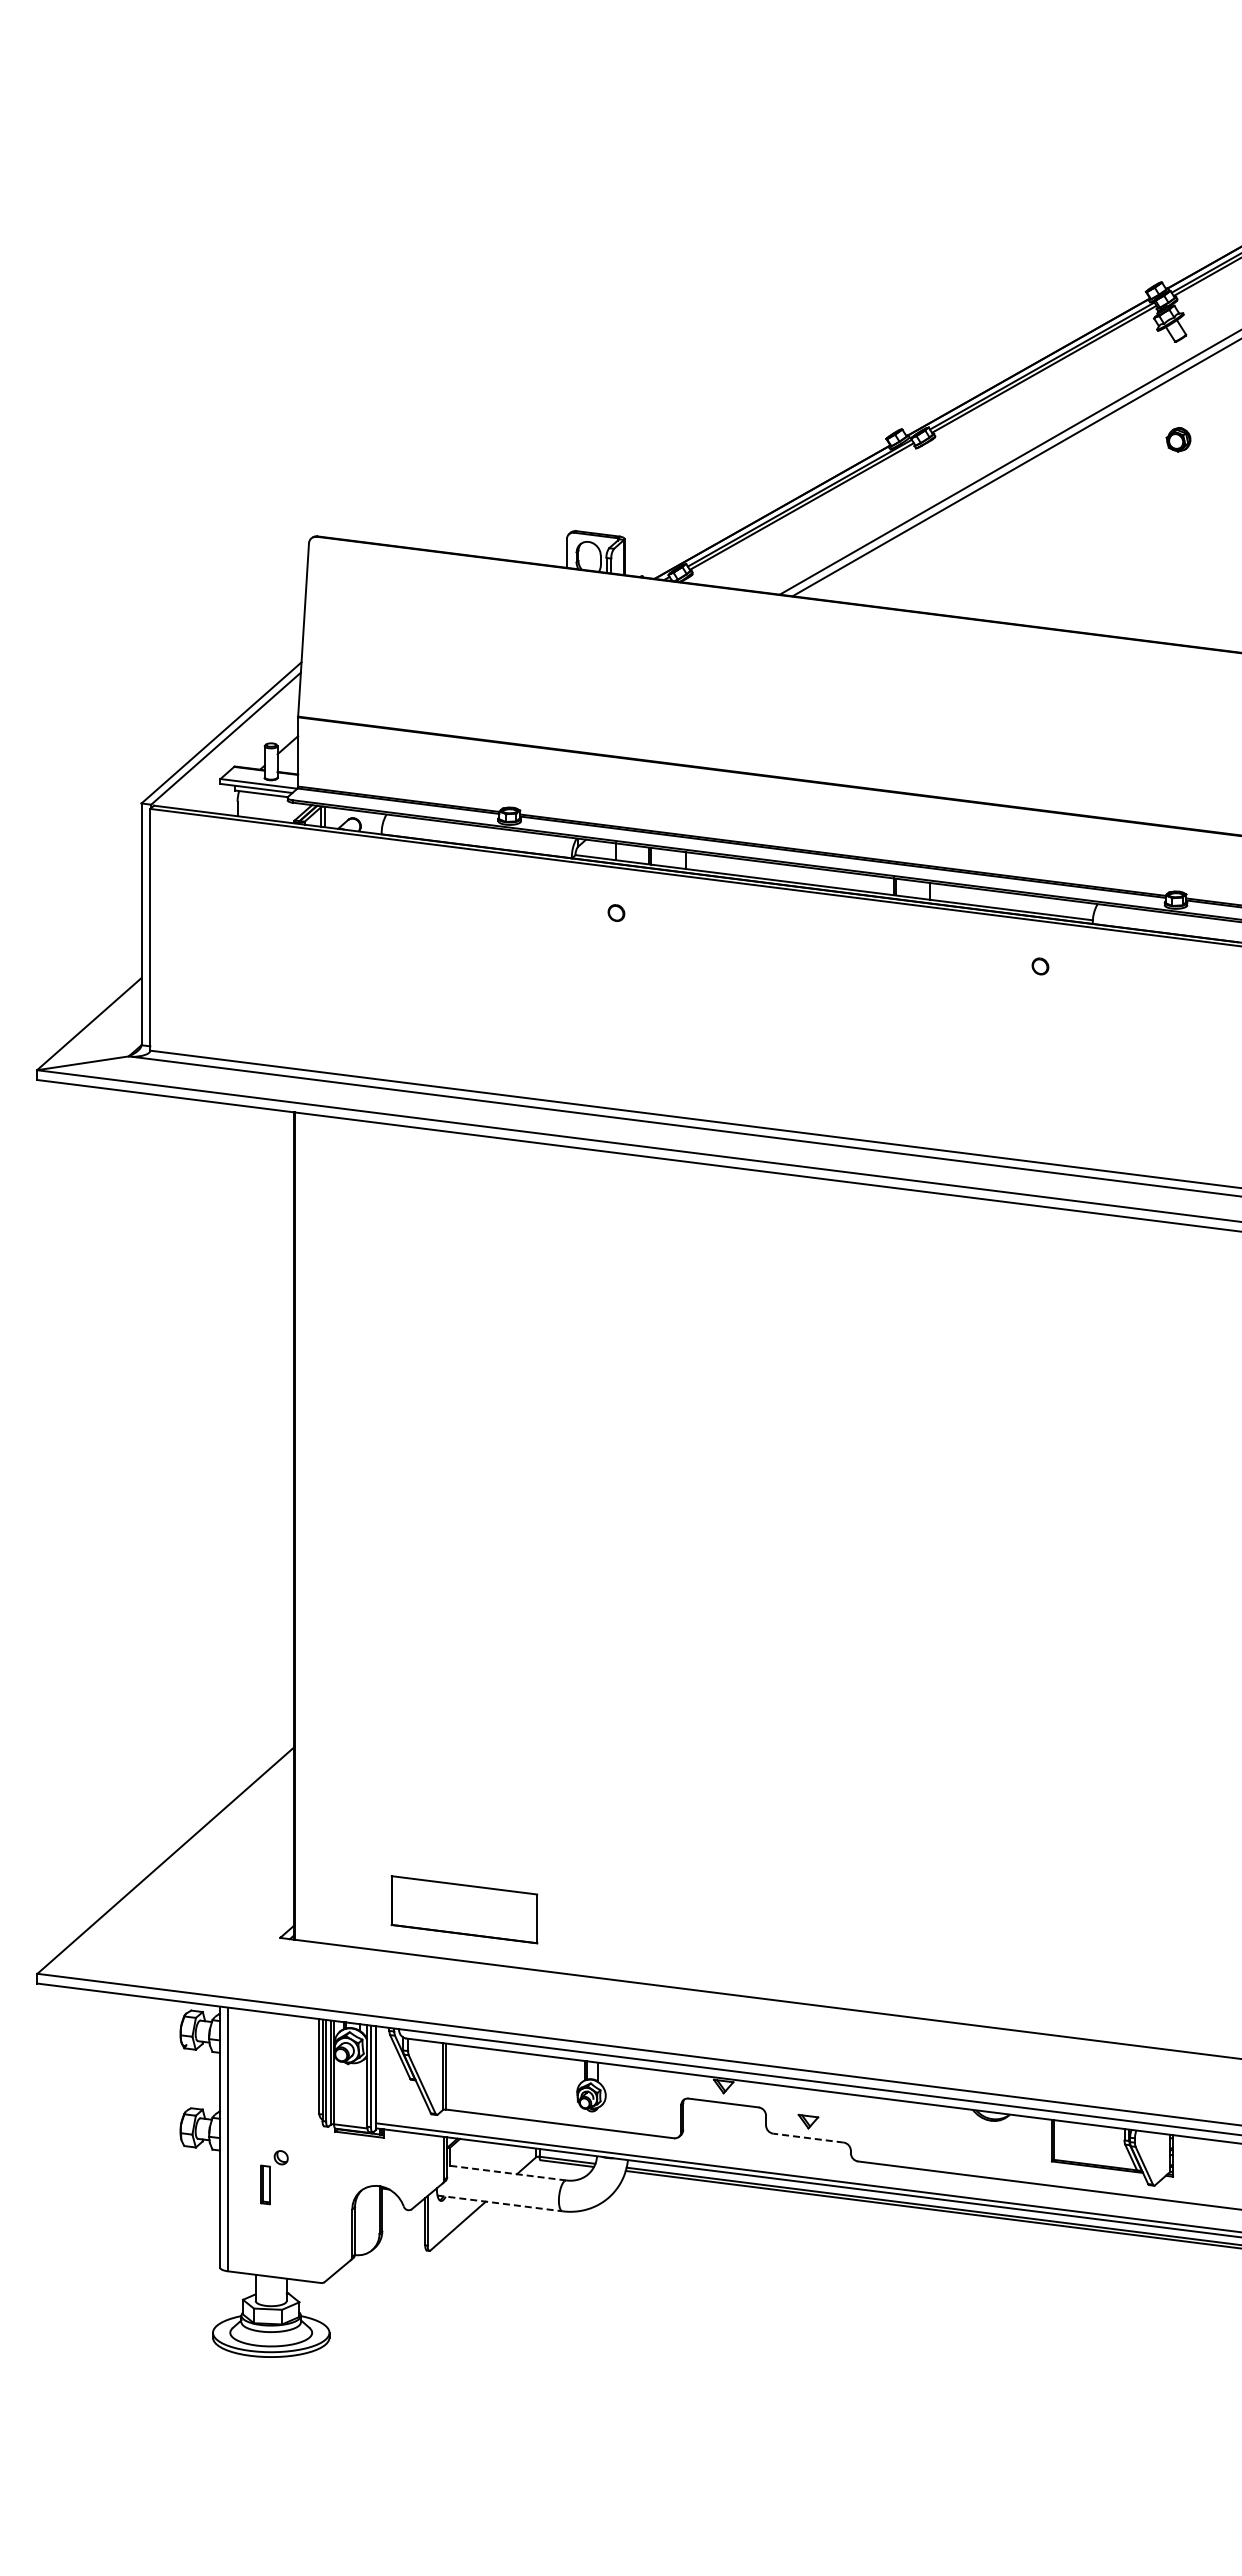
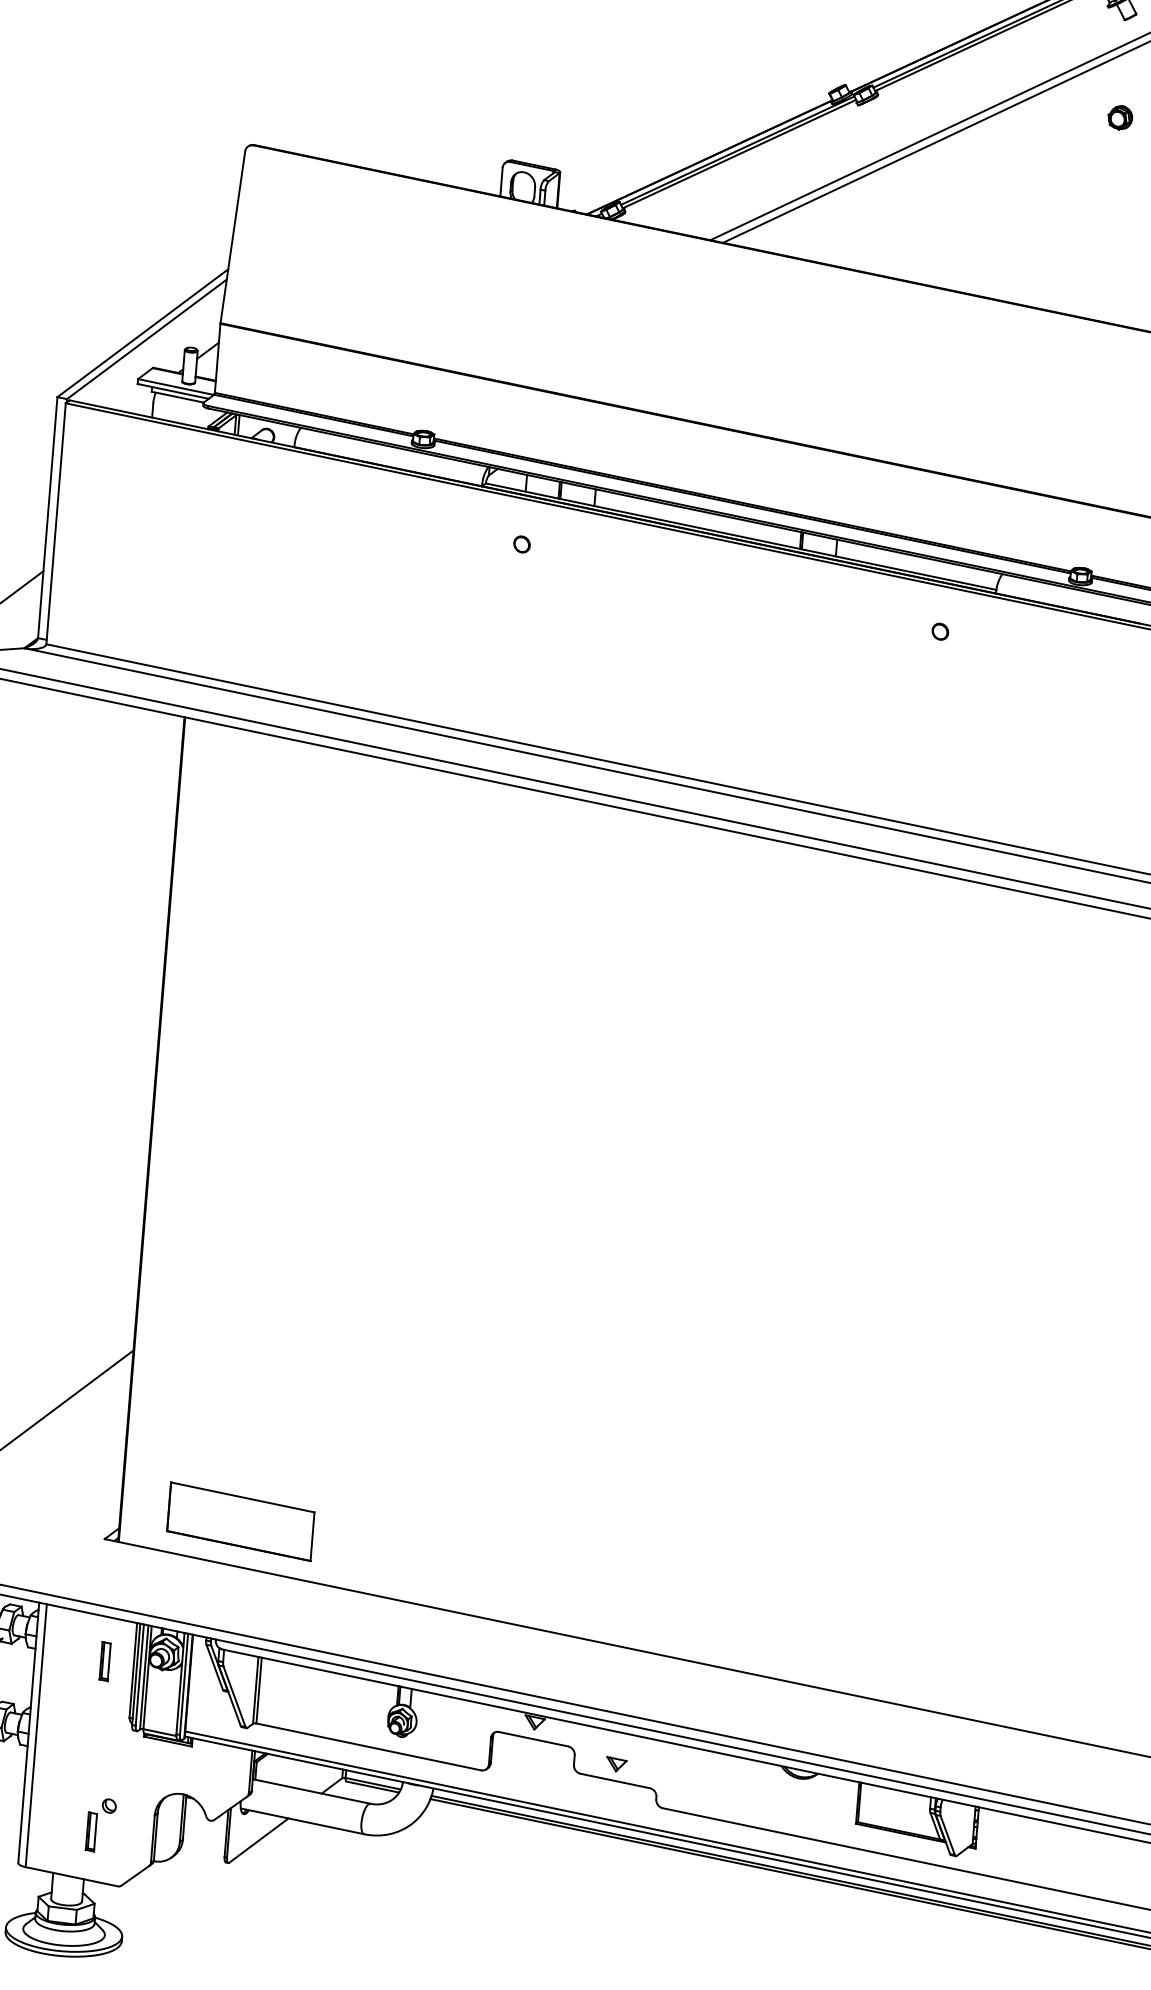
part: (464, 1909) -> (240, 1521), moved
part: (290, 2059) -> (105, 1661), added
line: (807, 2138) -> (614, 1781), dashed -> solid
line: (506, 2172) -> (311, 1791), dashed -> solid
part: (274, 2177) -> (101, 1825), moved
line: (499, 2203) -> (301, 1821), dashed -> solid

